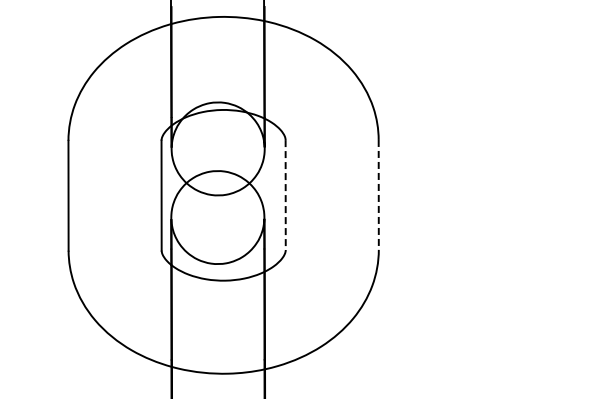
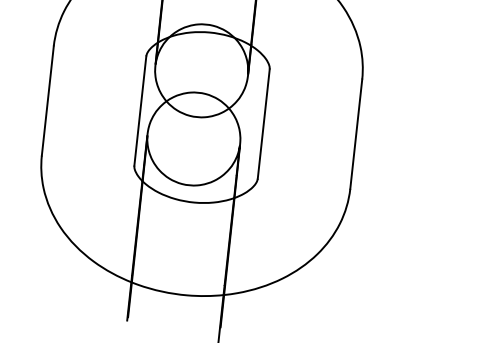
line: (378, 194) -> (356, 133), dashed -> solid
line: (285, 195) -> (263, 124), dashed -> solid

